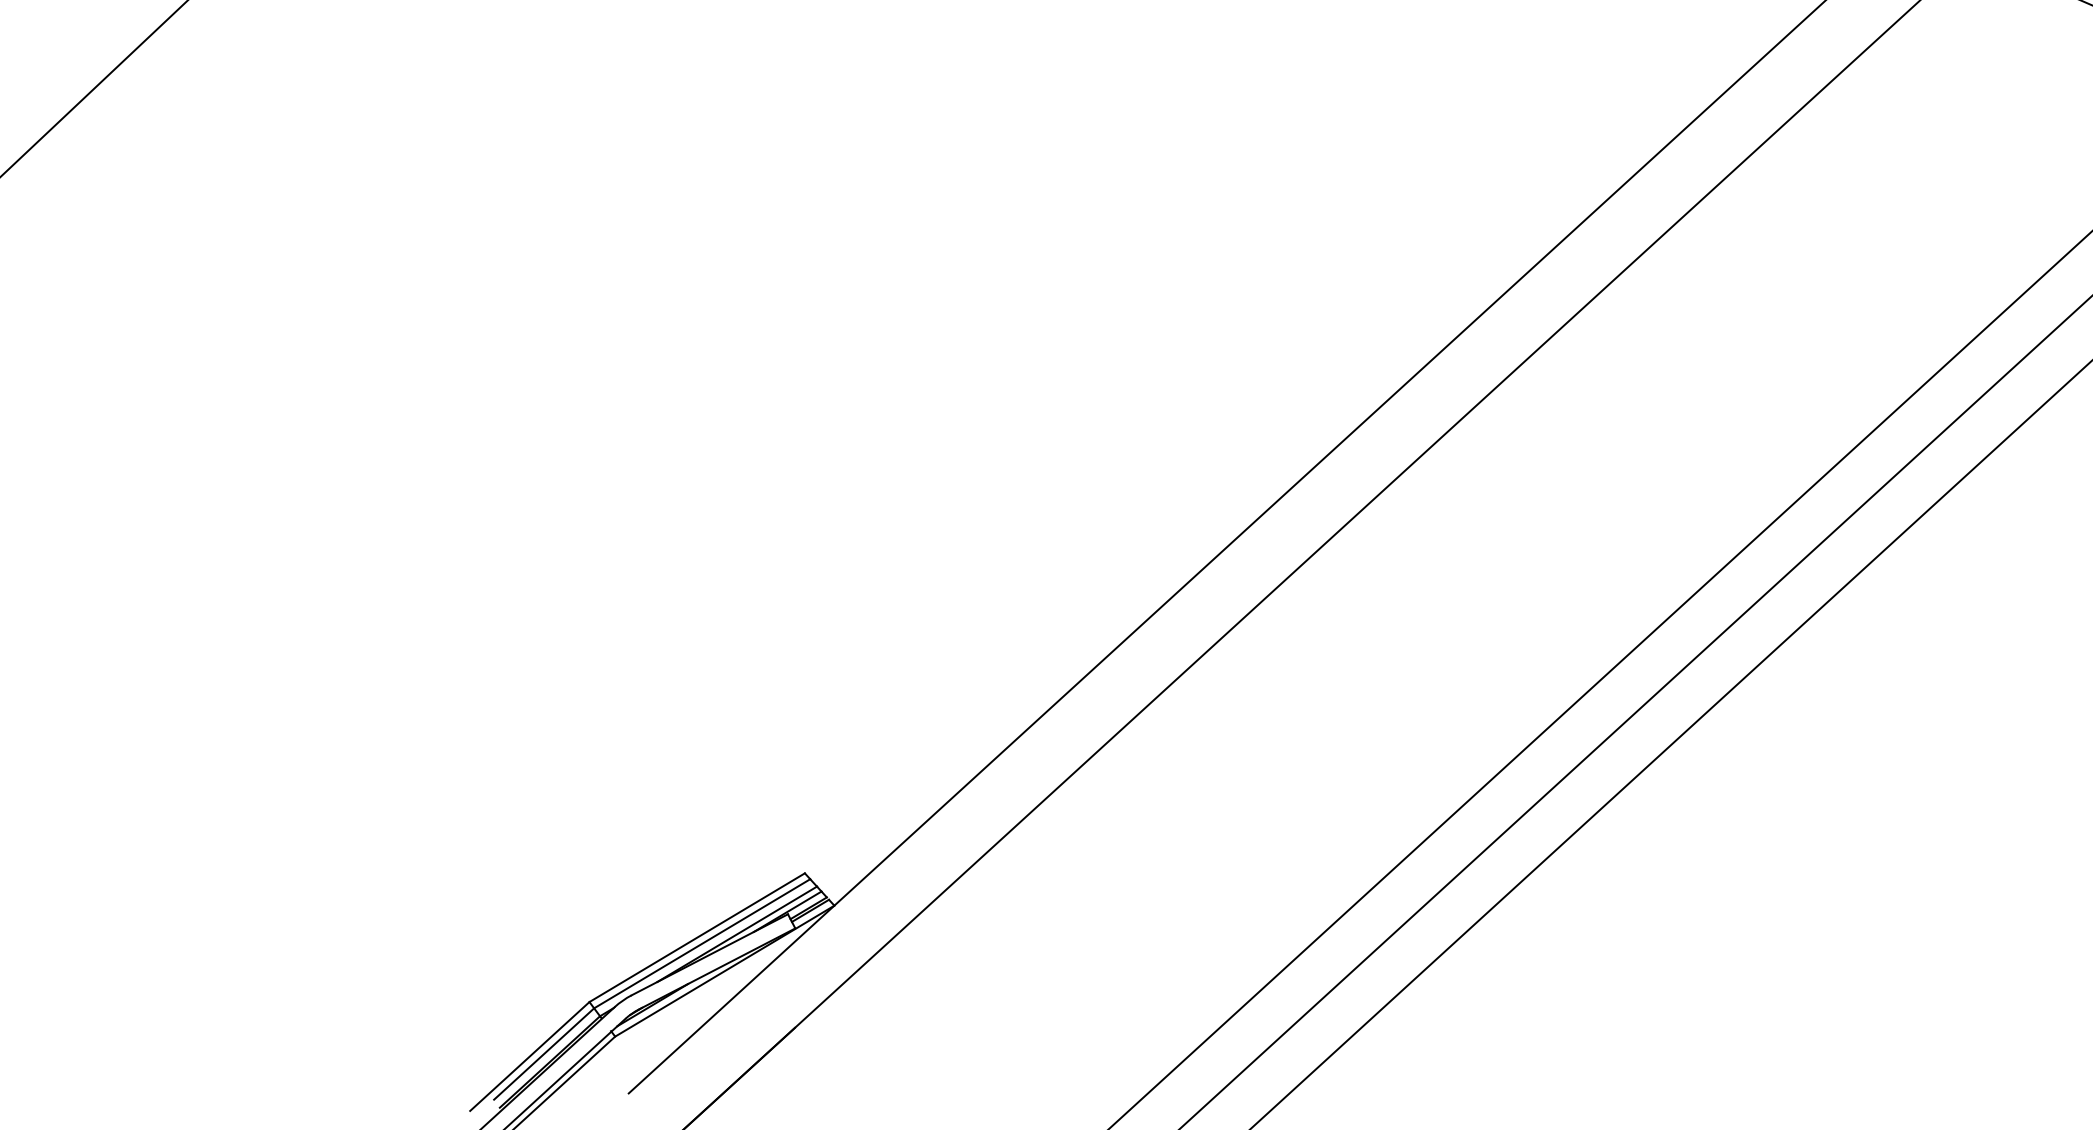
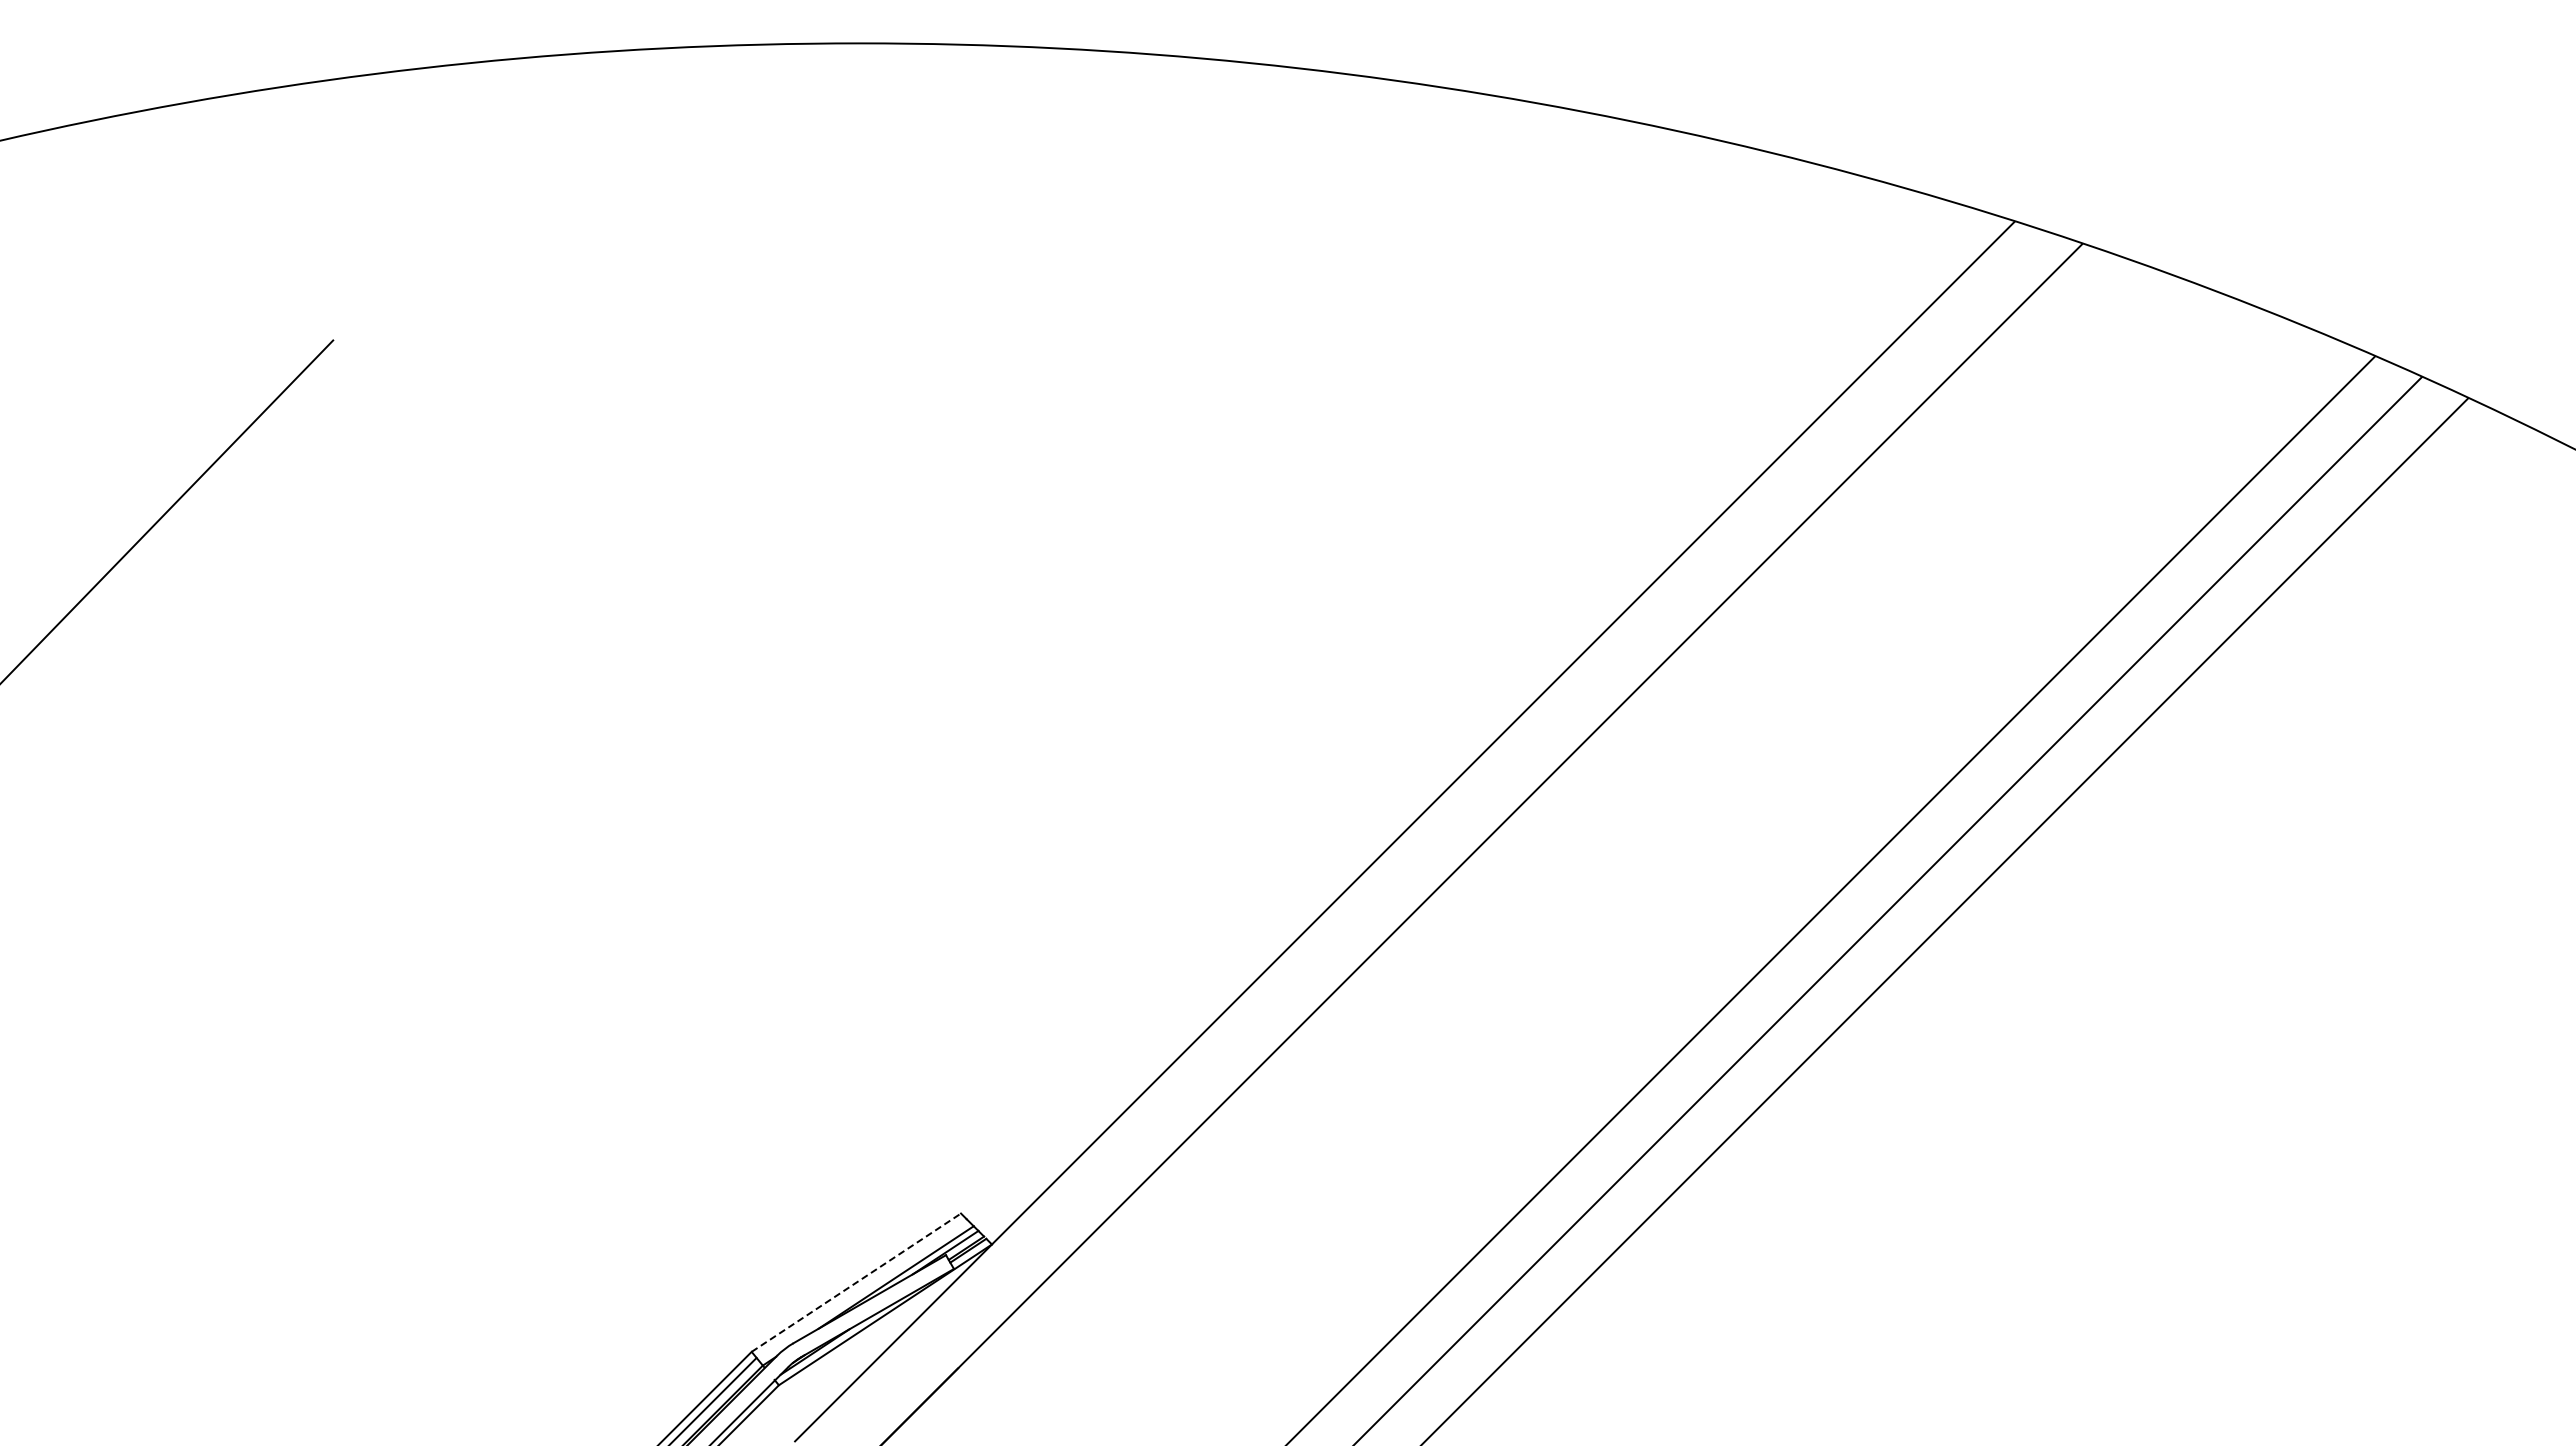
line: (697, 937) -> (856, 1282), solid -> dashed
line: (702, 943) -> (861, 1288), removed

